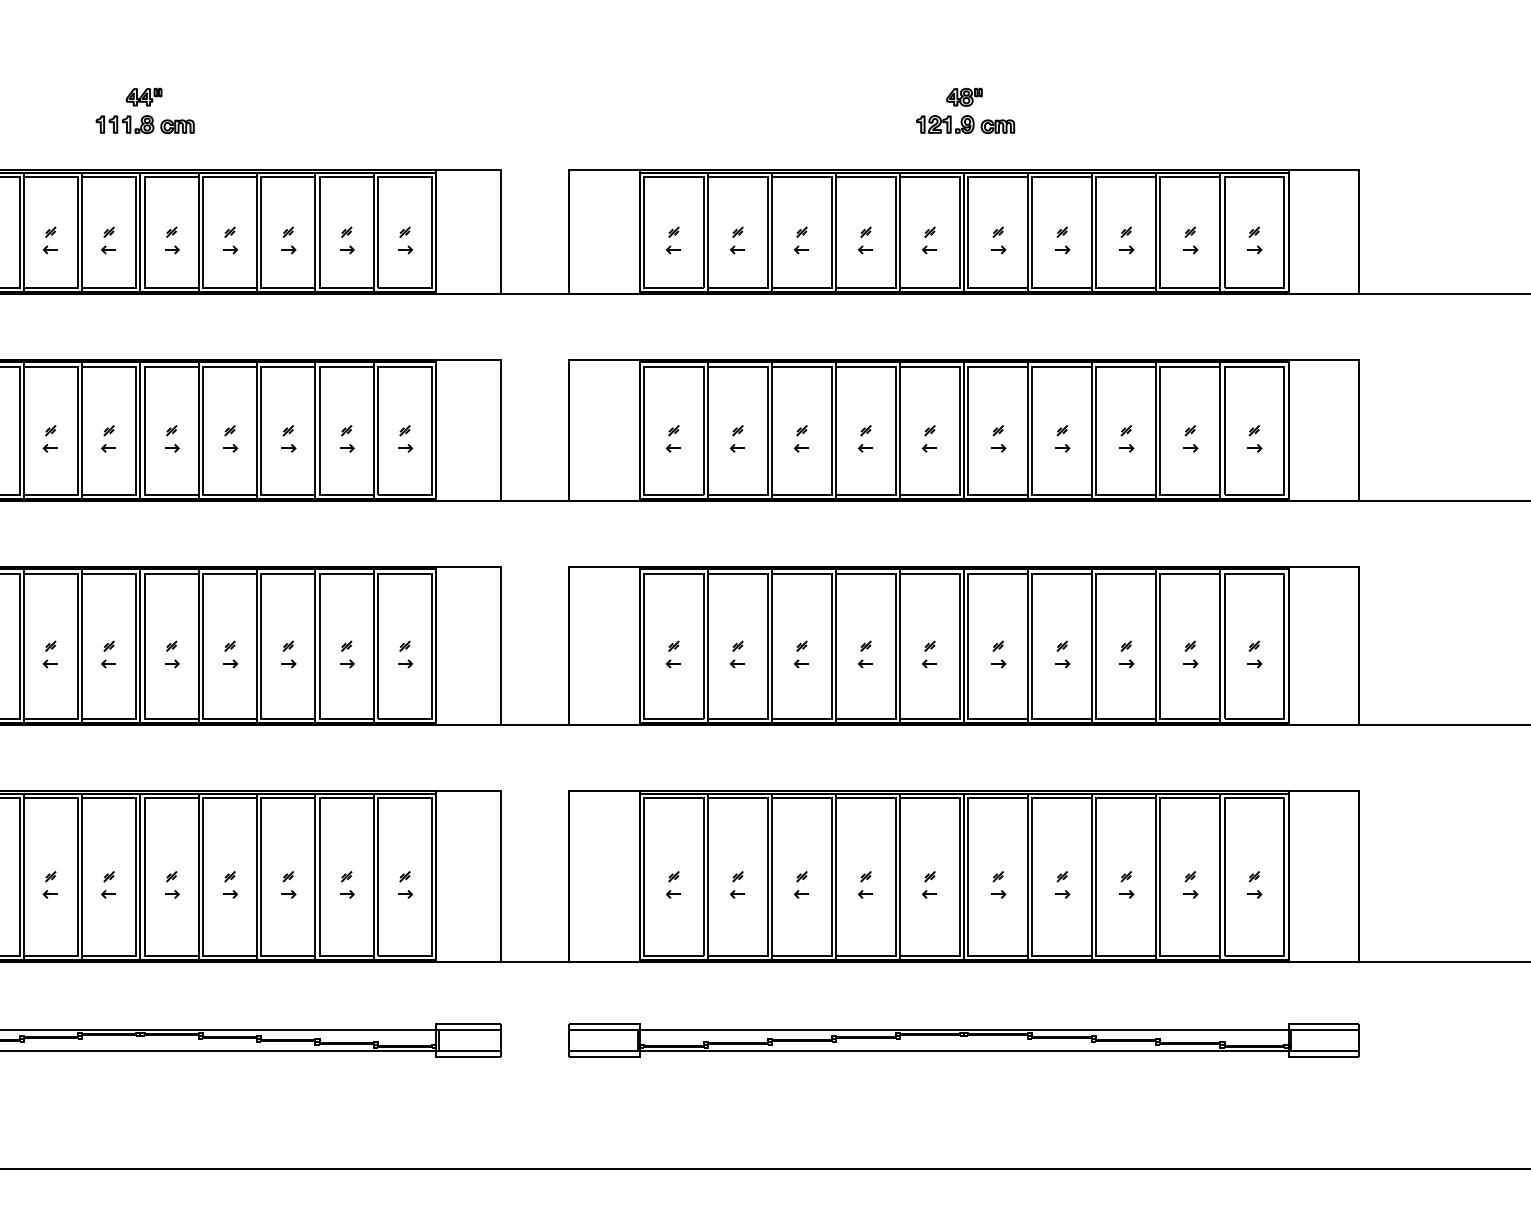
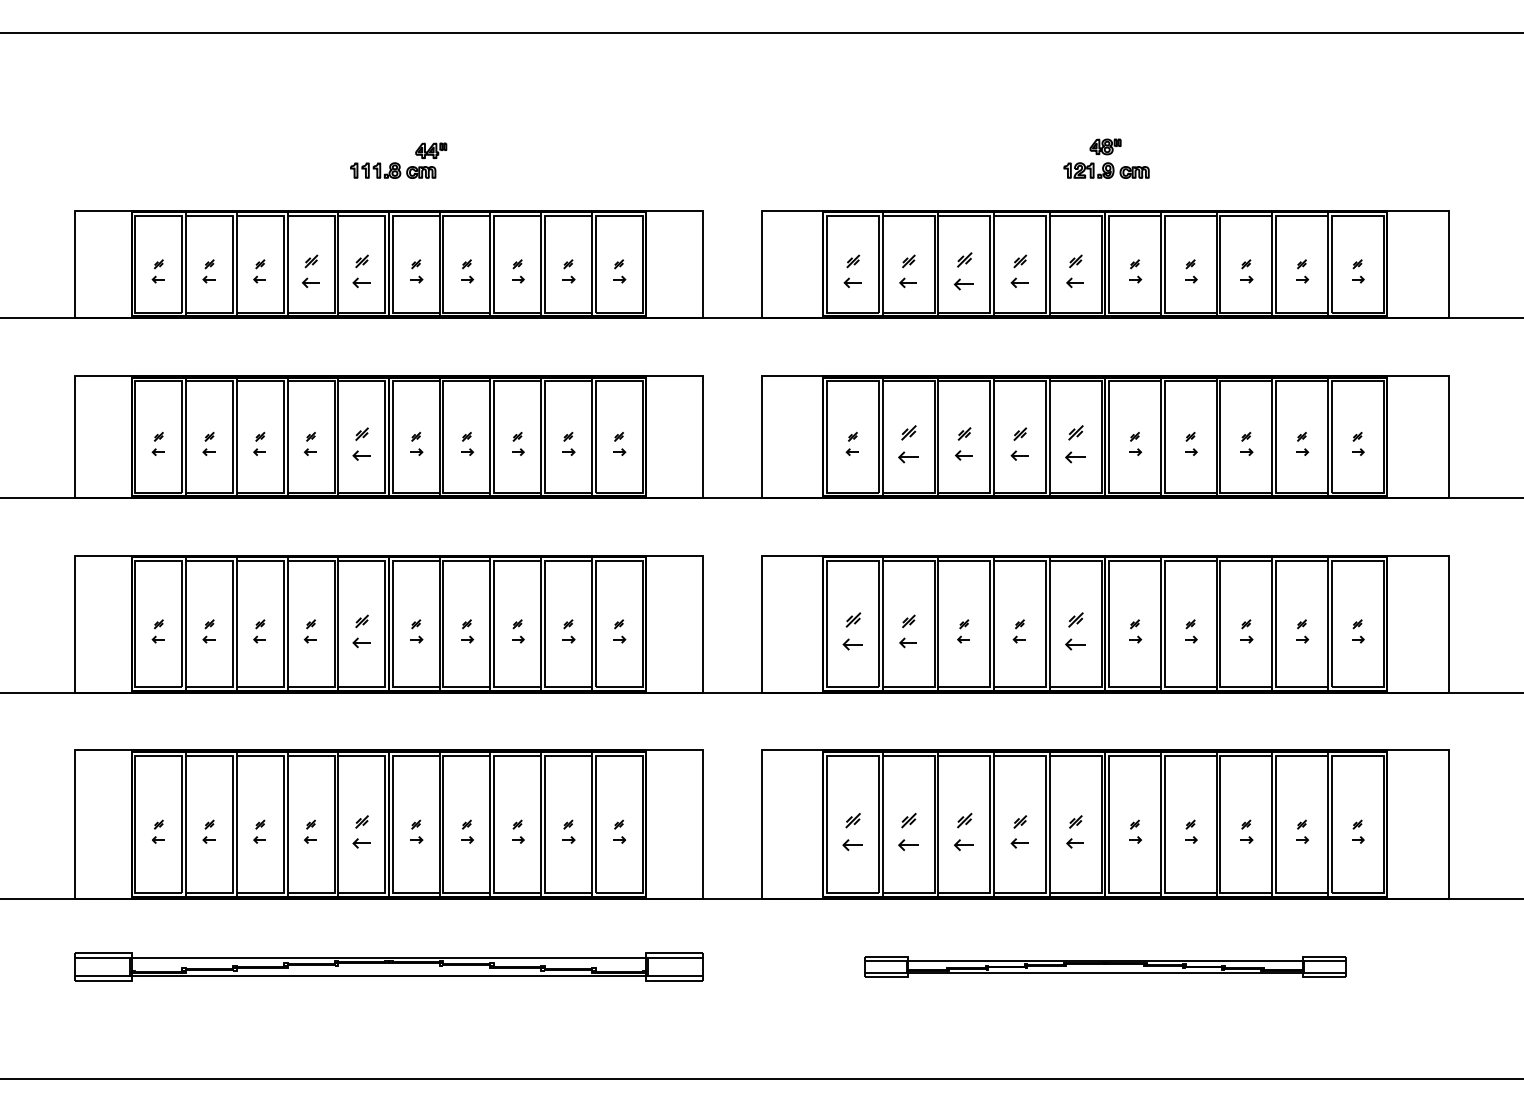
part: (144, 96) -> (431, 150), moved
part: (49, 240) -> (309, 271), size x1.4
part: (107, 240) -> (360, 271), size x1.4
part: (672, 240) -> (851, 271), size x1.4
part: (736, 240) -> (907, 271), size x1.4
part: (801, 240) -> (963, 271), size x1.6
part: (864, 240) -> (1018, 271), size x1.4
part: (928, 240) -> (1074, 271), size x1.4
part: (107, 438) -> (360, 443), size x1.4
part: (736, 438) -> (907, 443), size x1.6
part: (801, 438) -> (963, 443), size x1.4
part: (864, 438) -> (1018, 443), size x1.4
part: (928, 438) -> (1074, 443), size x1.6
part: (107, 654) -> (360, 631), size x1.4
part: (672, 654) -> (851, 631), size x1.6
part: (736, 654) -> (907, 631), size x1.4
part: (928, 654) -> (1074, 631), size x1.6
part: (107, 884) -> (360, 831), size x1.4
part: (673, 884) -> (852, 831), size x1.6
part: (736, 884) -> (907, 831), size x1.6
part: (801, 884) -> (963, 831), size x1.6
part: (864, 884) -> (1018, 831), size x1.4
part: (928, 884) -> (1074, 831), size x1.4
part: (964, 1039) -> (1105, 966), size x0.7

